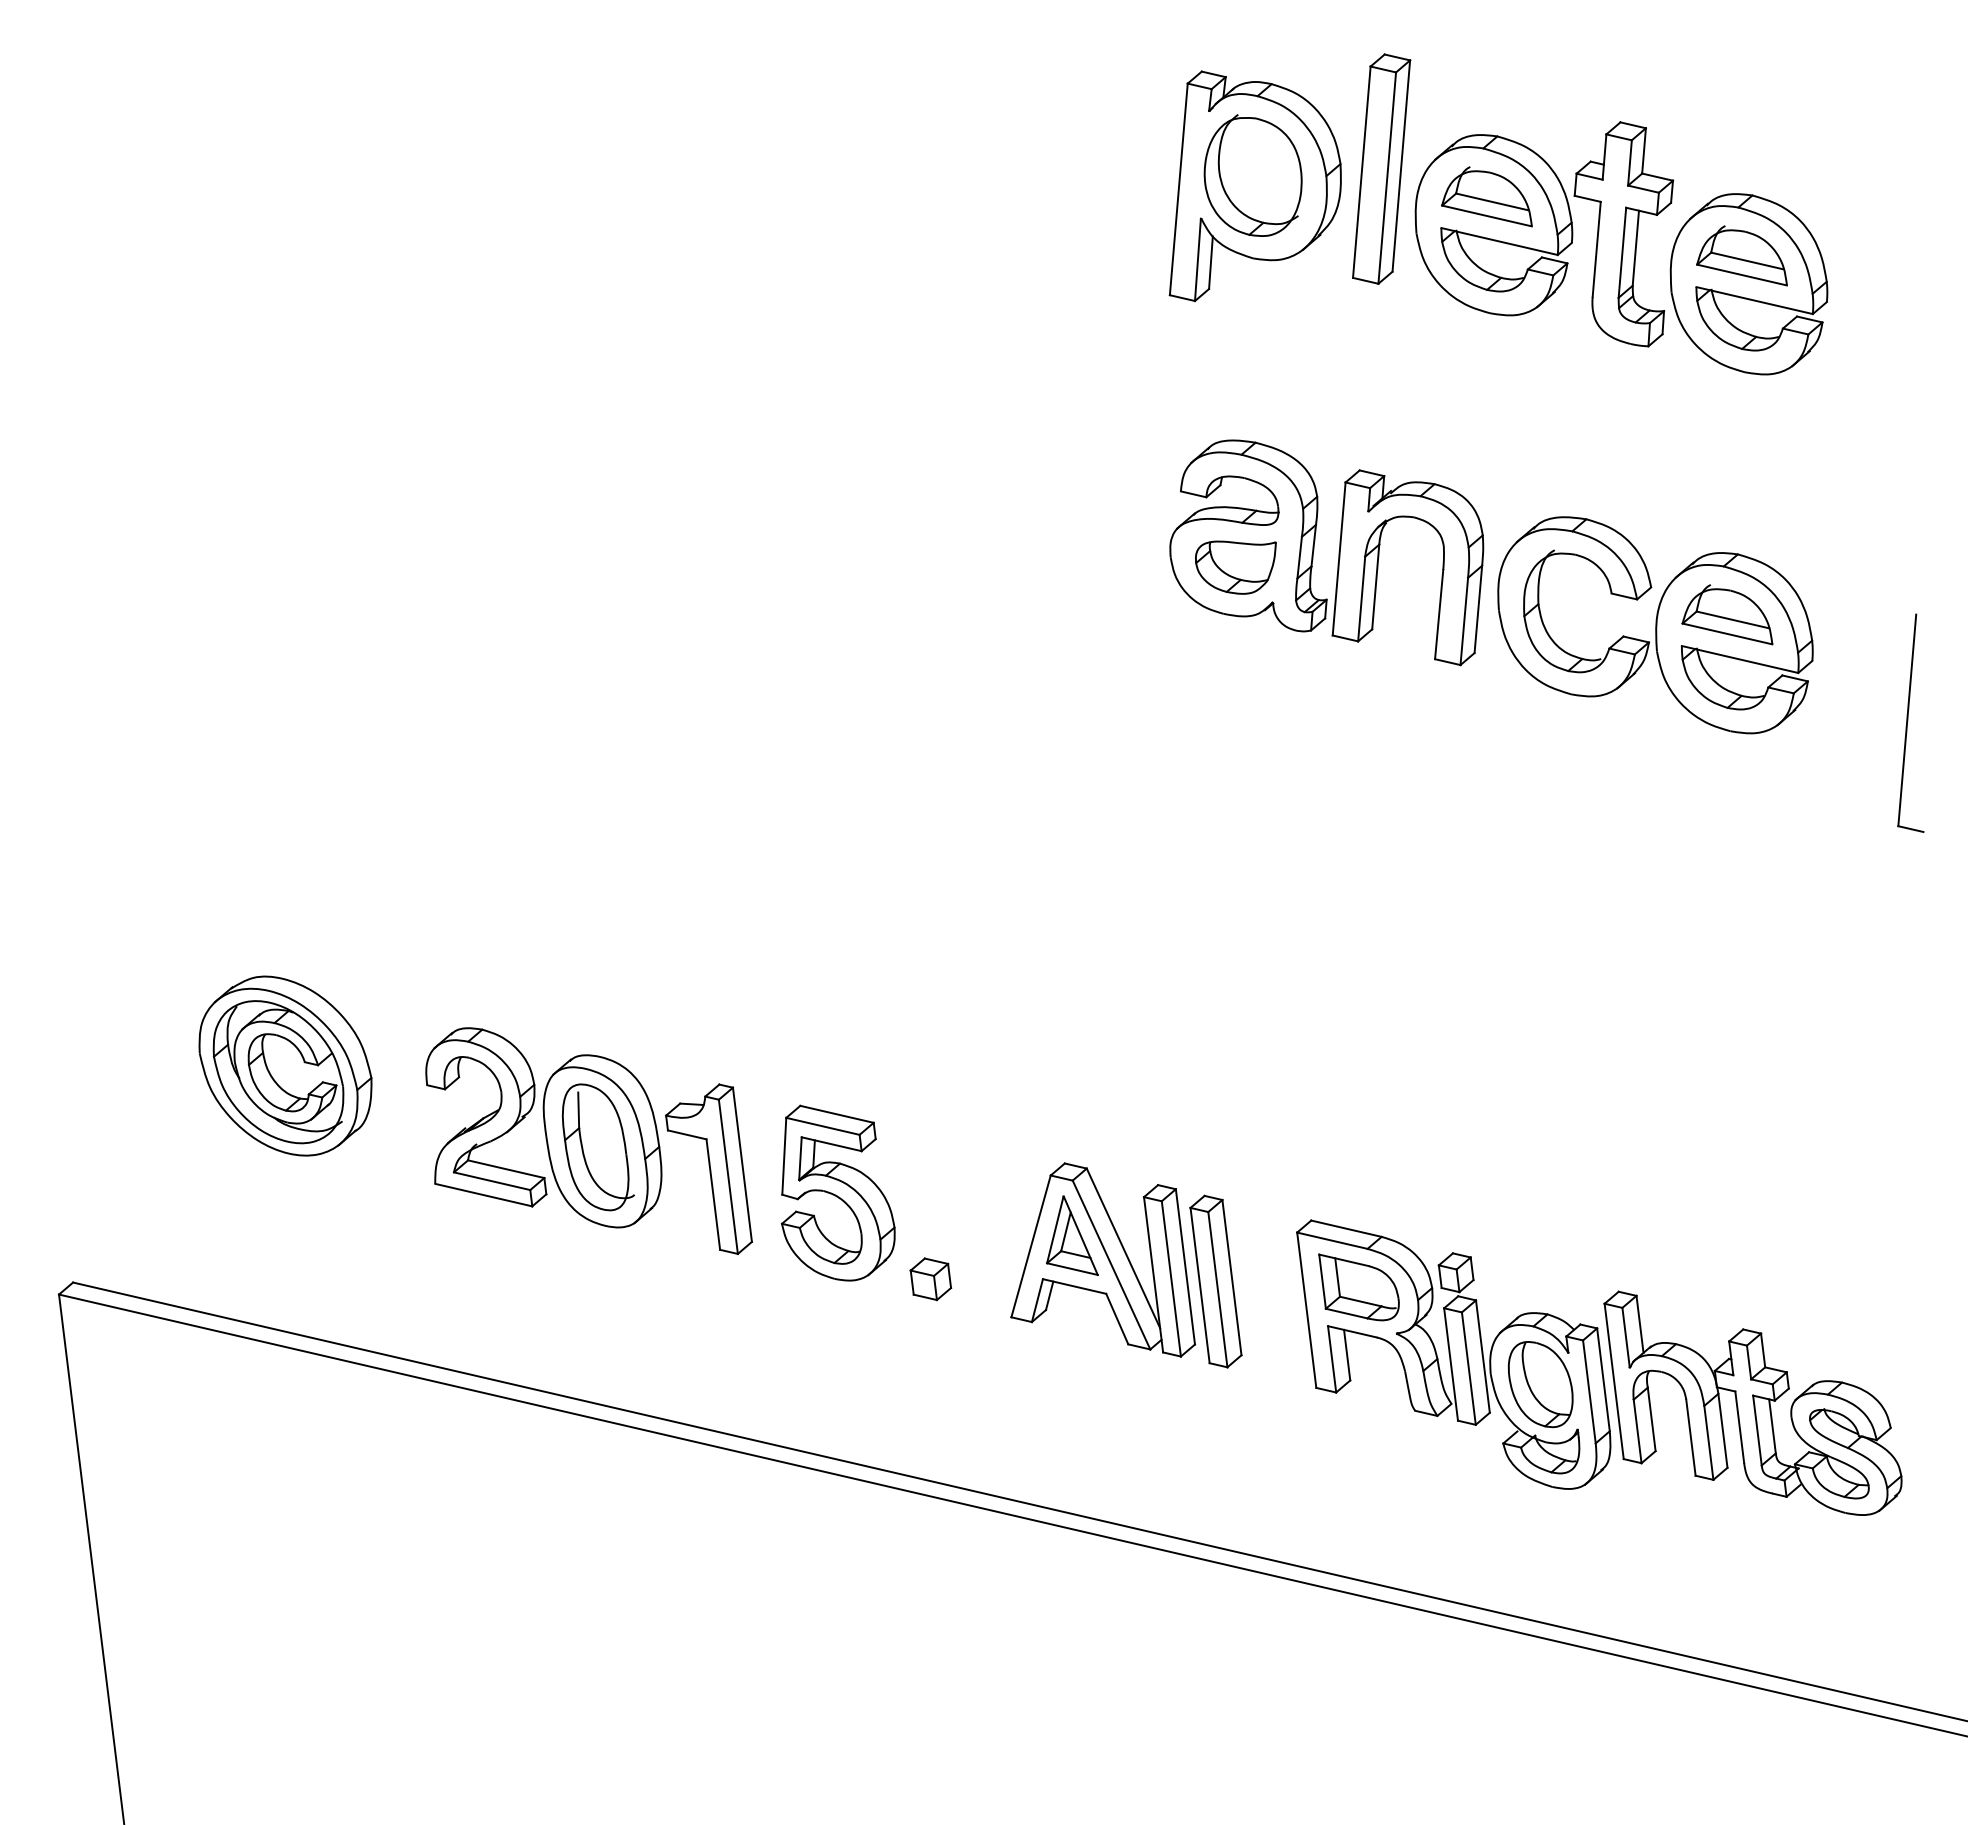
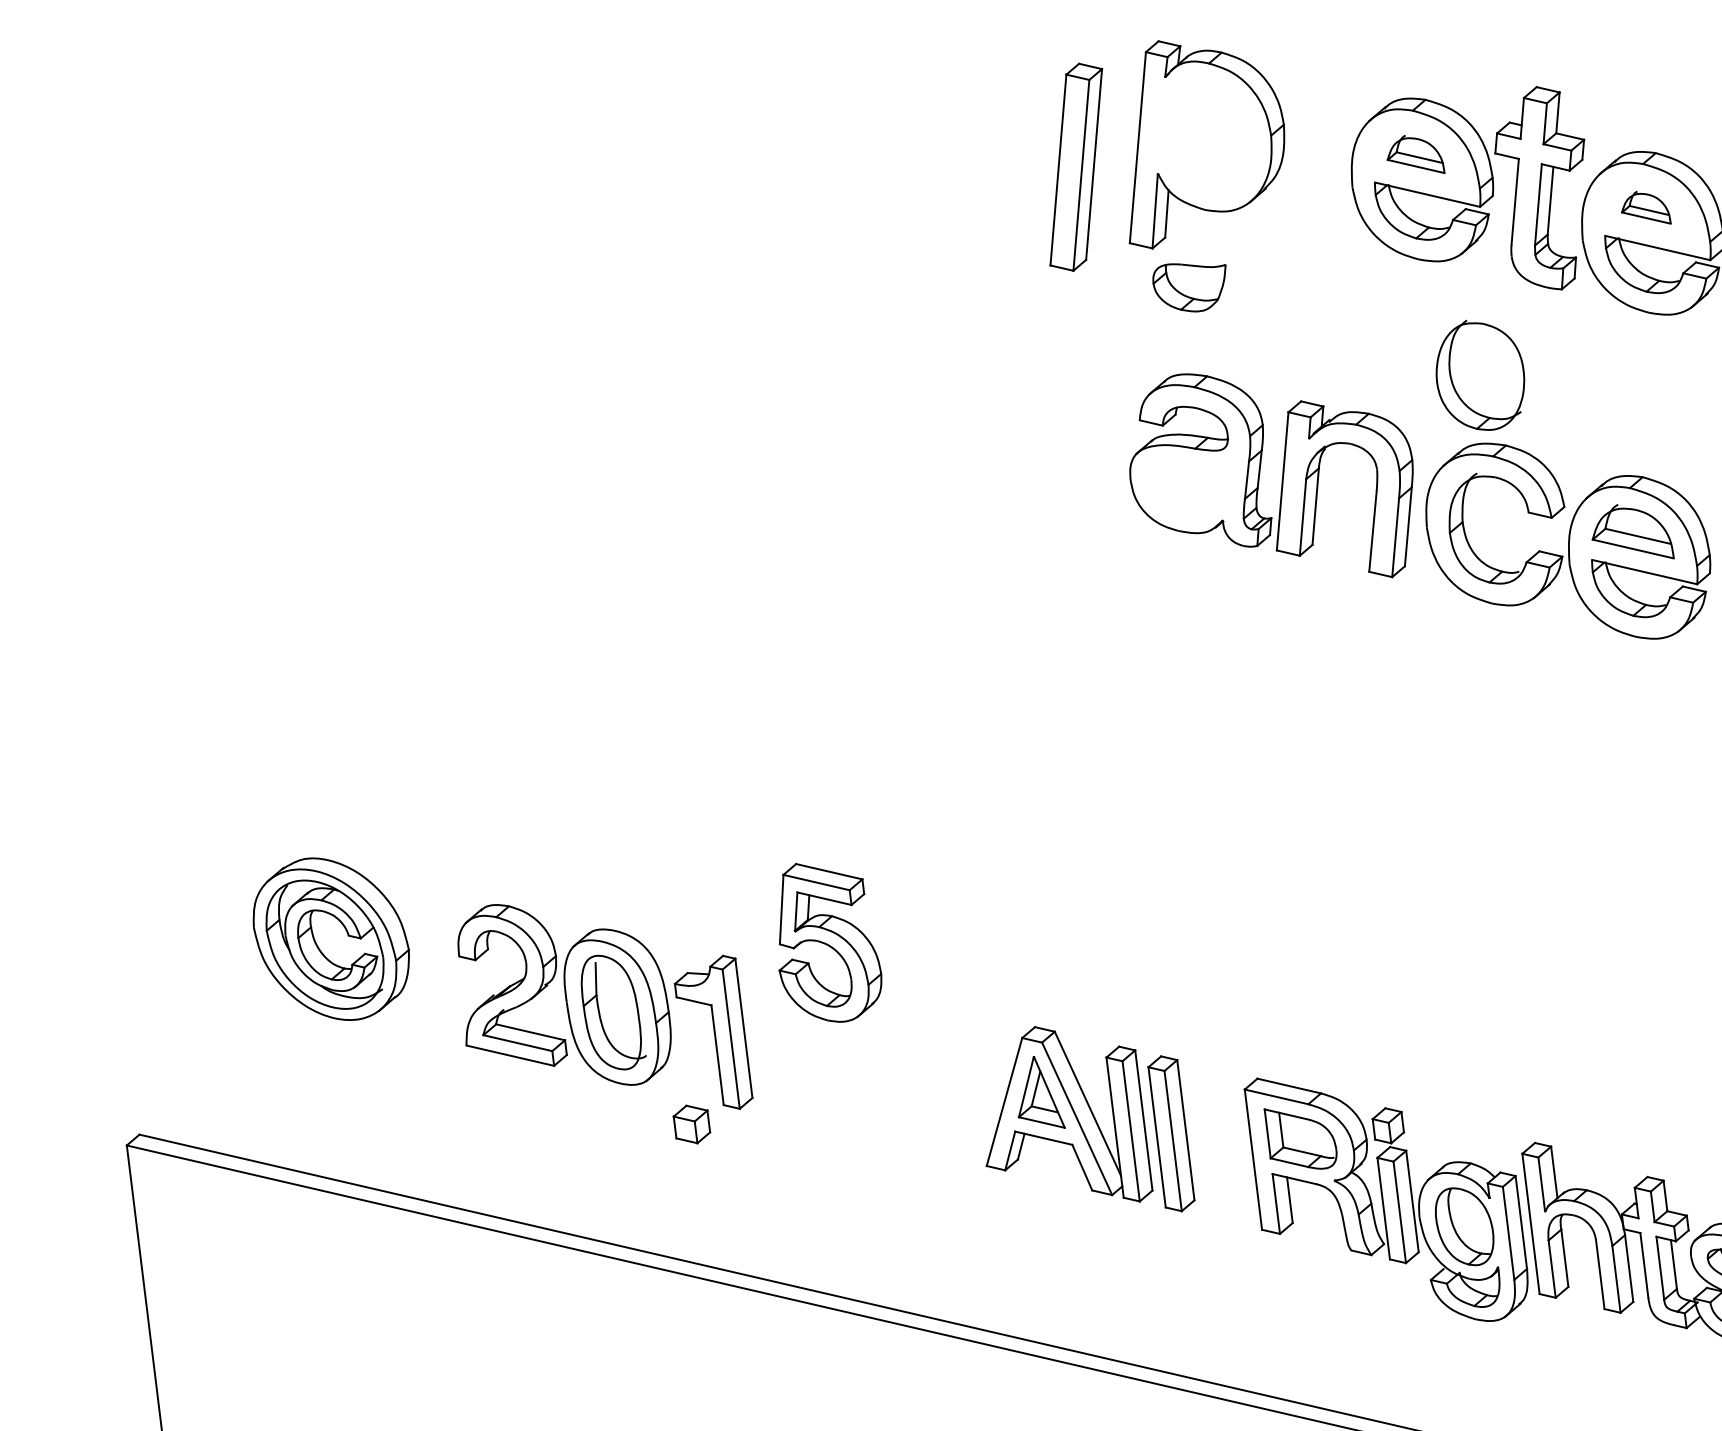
part: (1381, 168) -> (1076, 166), moved
part: (1252, 175) -> (1479, 375), moved
part: (1486, 196) -> (1415, 154), size x0.7
part: (1741, 255) -> (1645, 207), size x0.6
part: (1235, 567) -> (1189, 287), moved
part: (838, 1192) -> (830, 942), moved
part: (930, 1279) -> (691, 1124), moved

